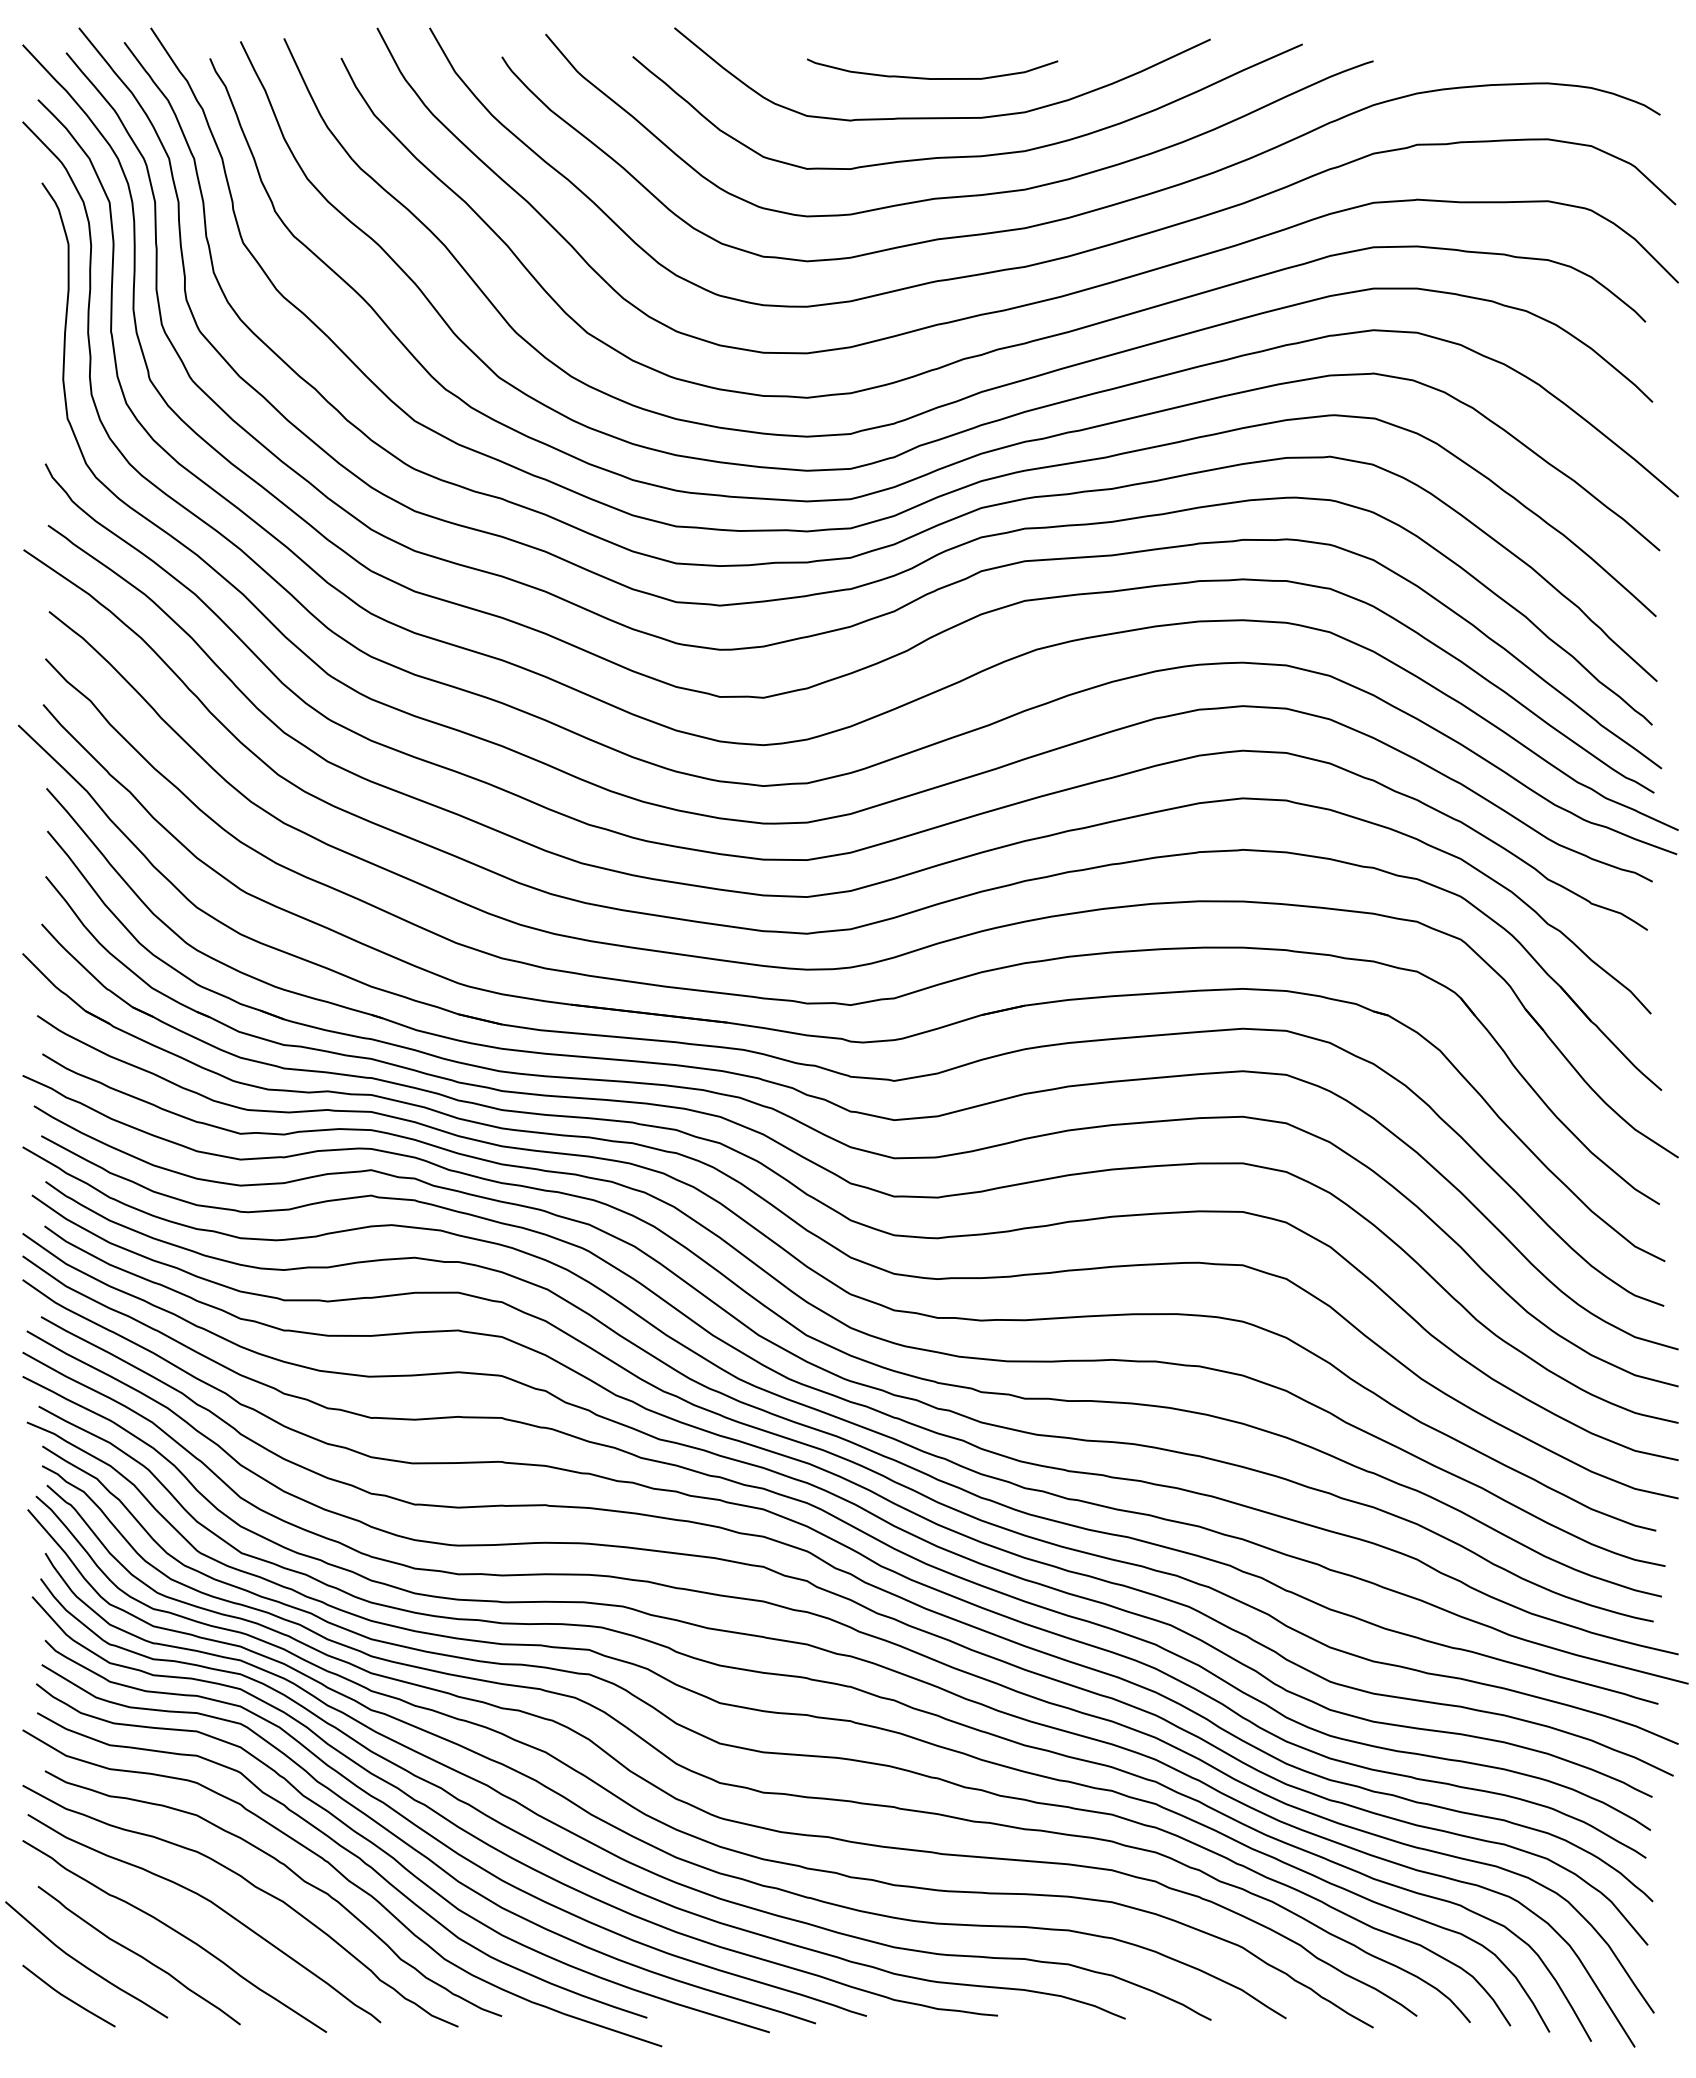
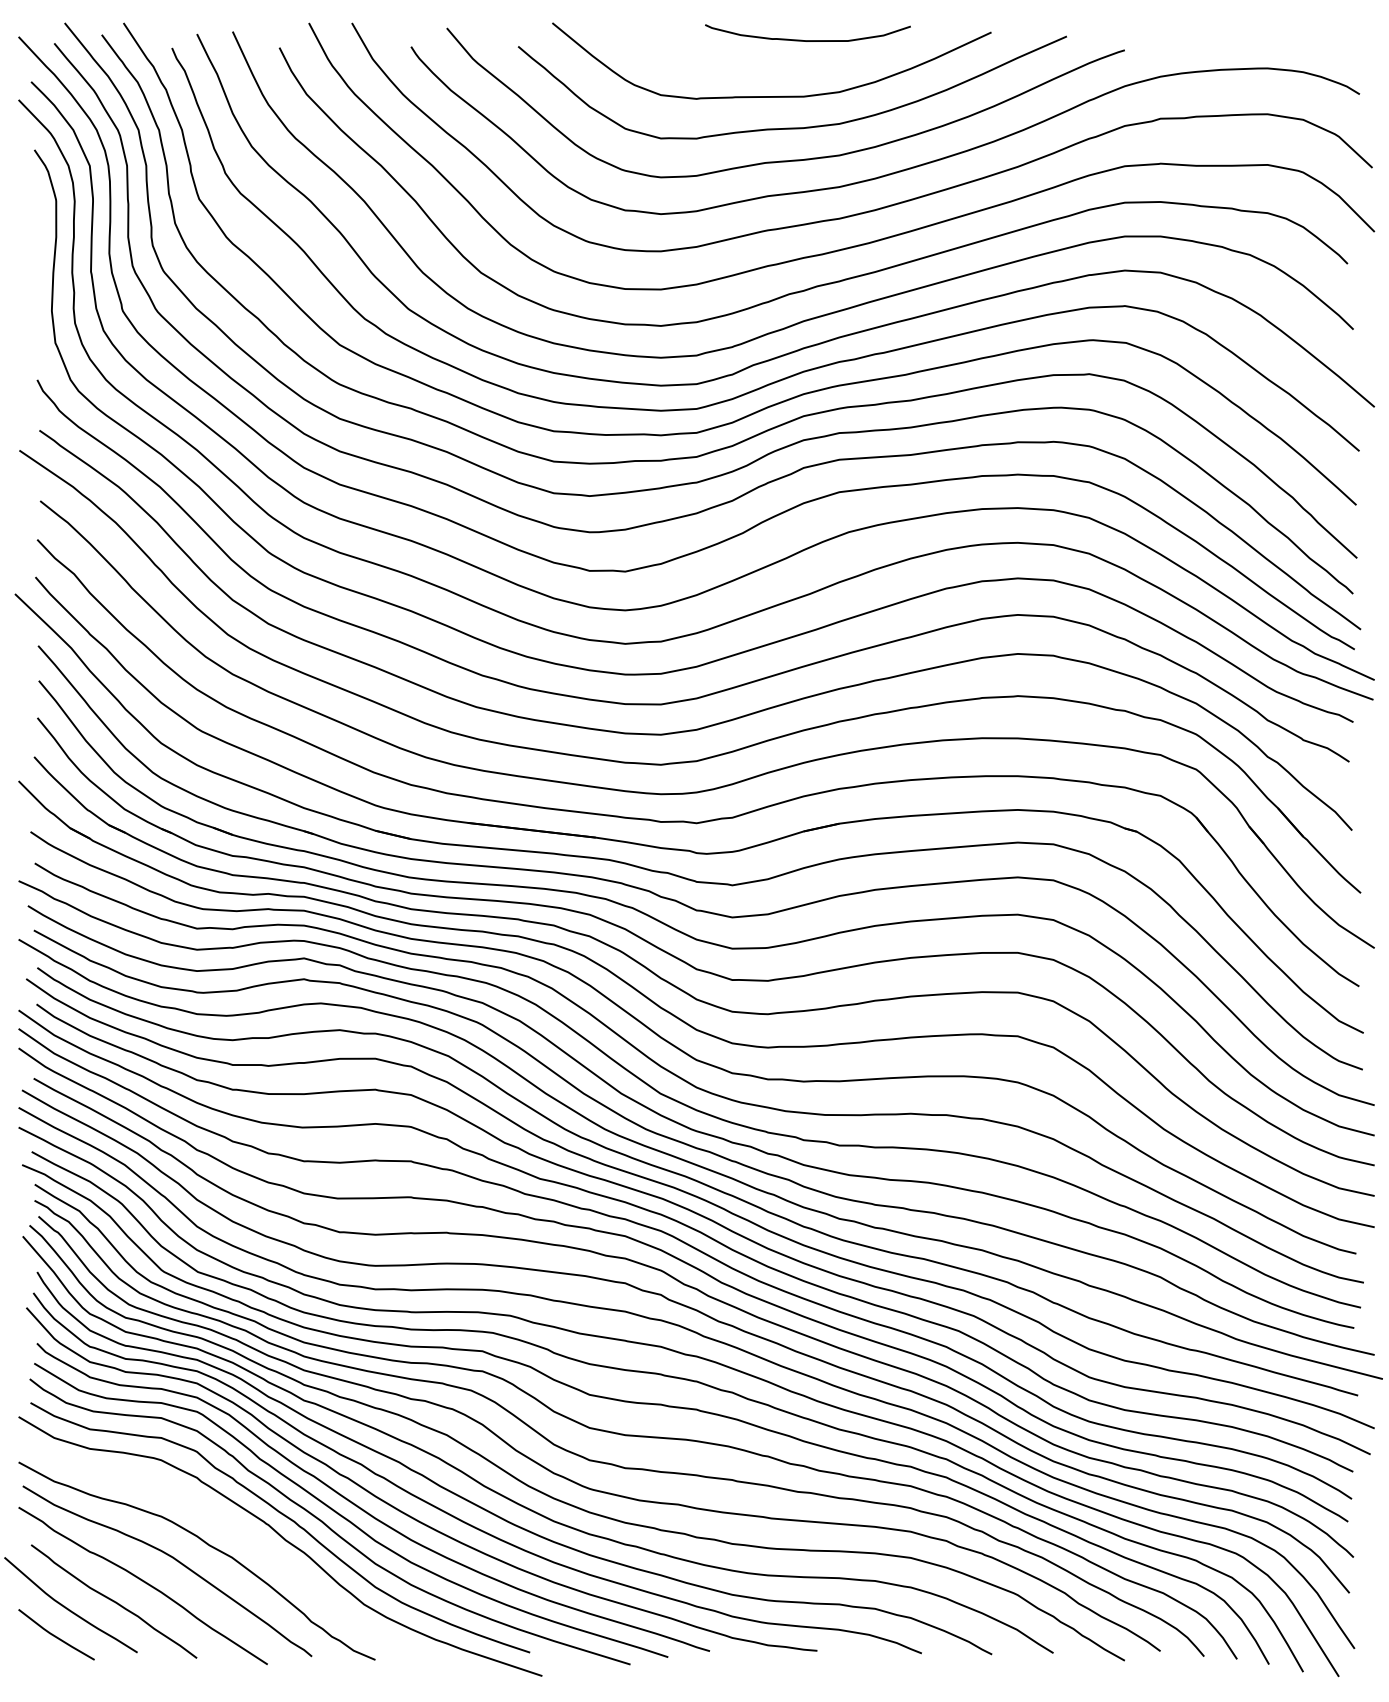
curve: (932, 78) -> (807, 40), moved
curve: (289, 1870) -> (237, 1531), removed

